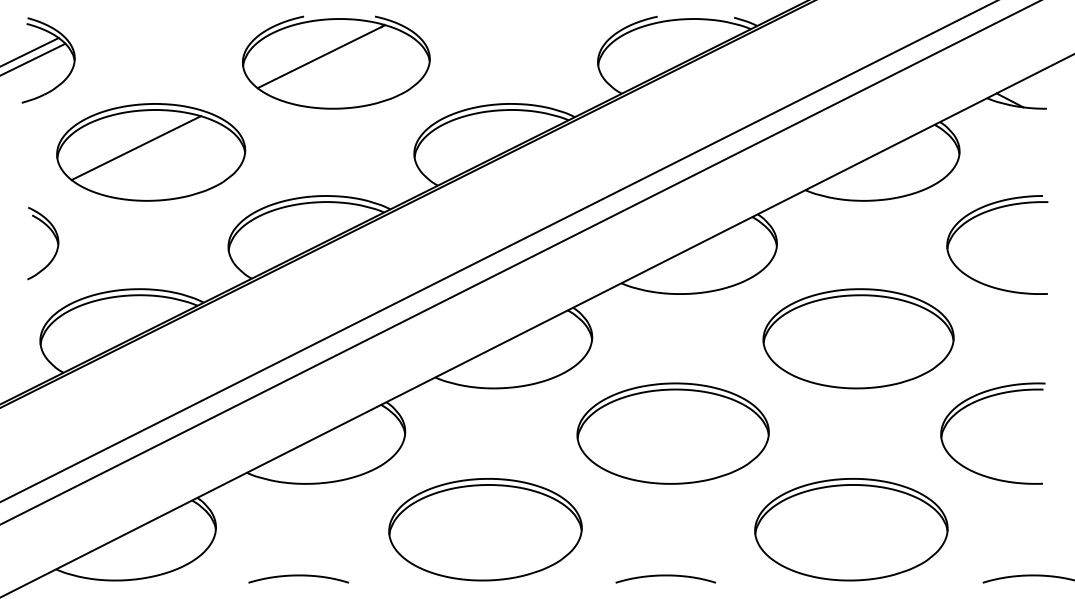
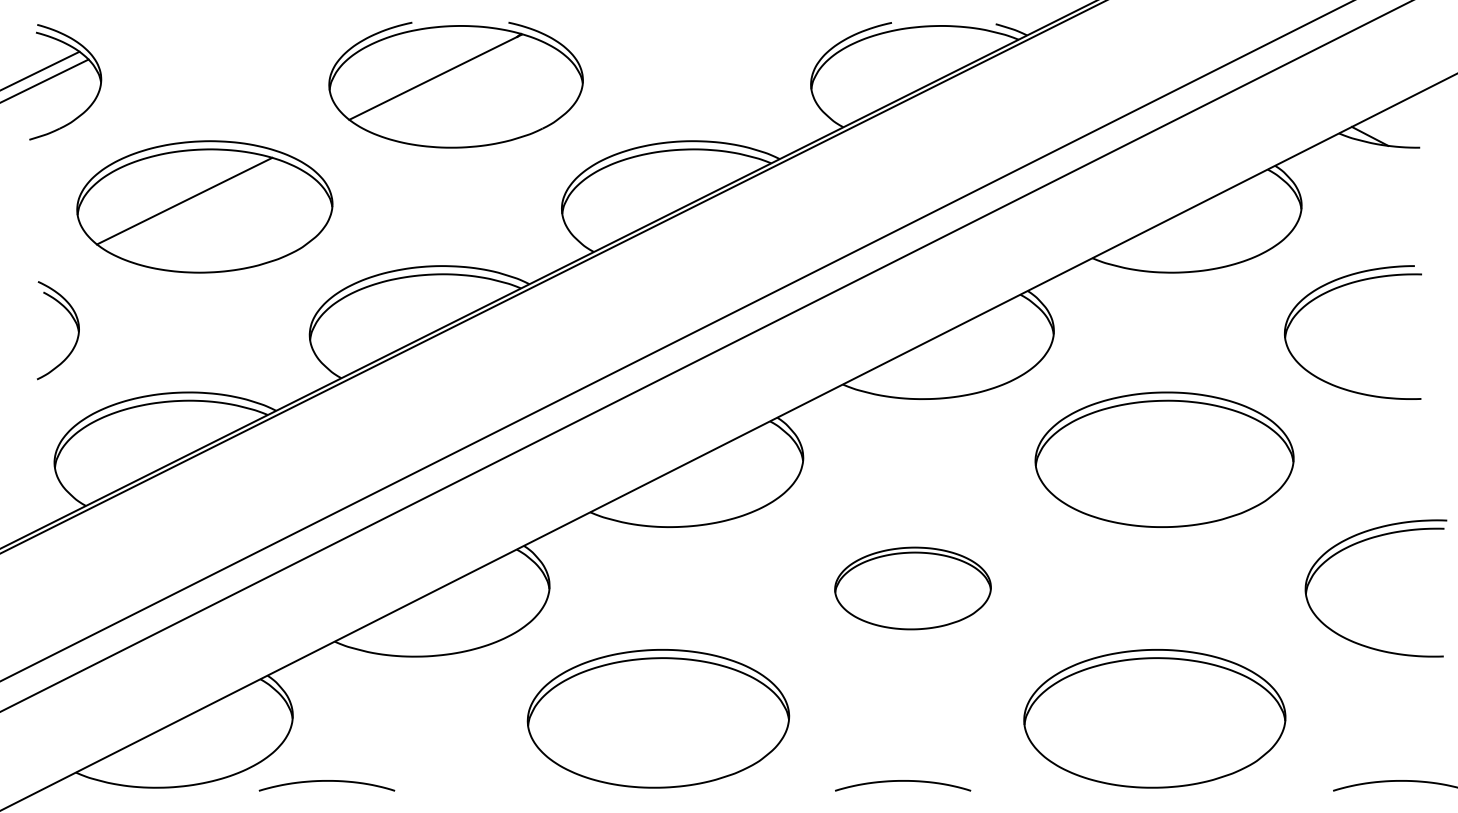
part: (980, 400) -> (1359, 543), moved
part: (672, 433) -> (912, 588), size x0.6
curve: (298, 575) -> (326, 781), moved

